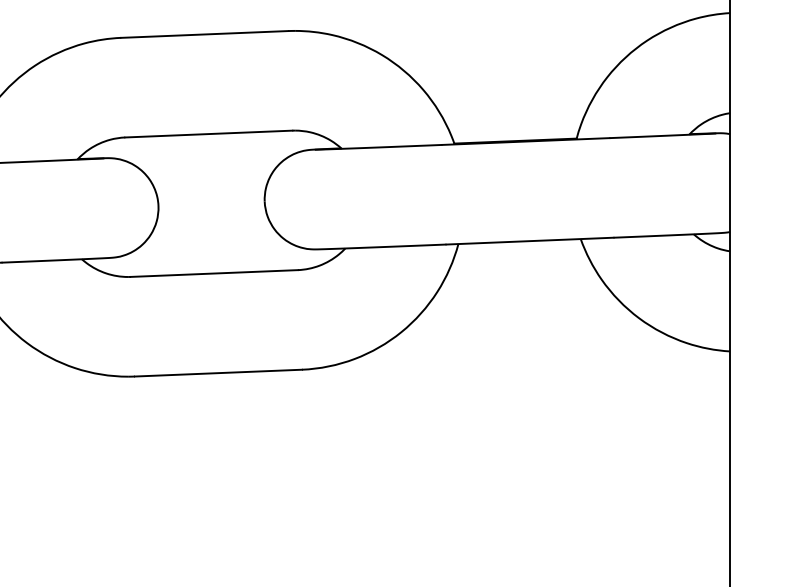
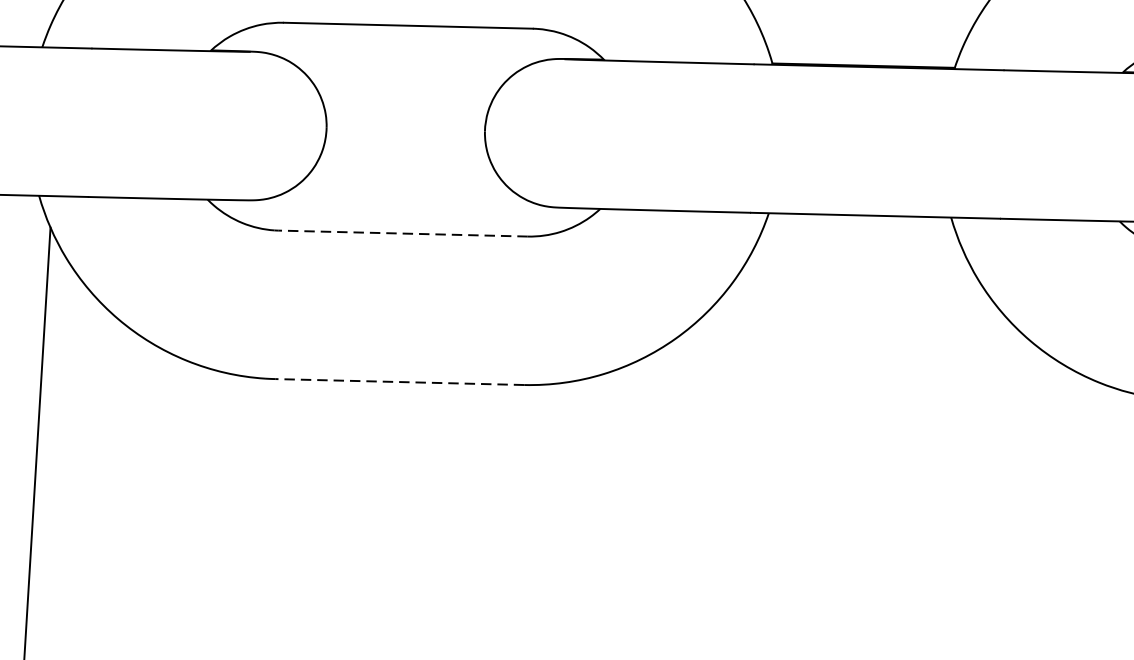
line: (214, 273) -> (403, 233), solid -> dashed
line: (218, 373) -> (399, 382), solid -> dashed

